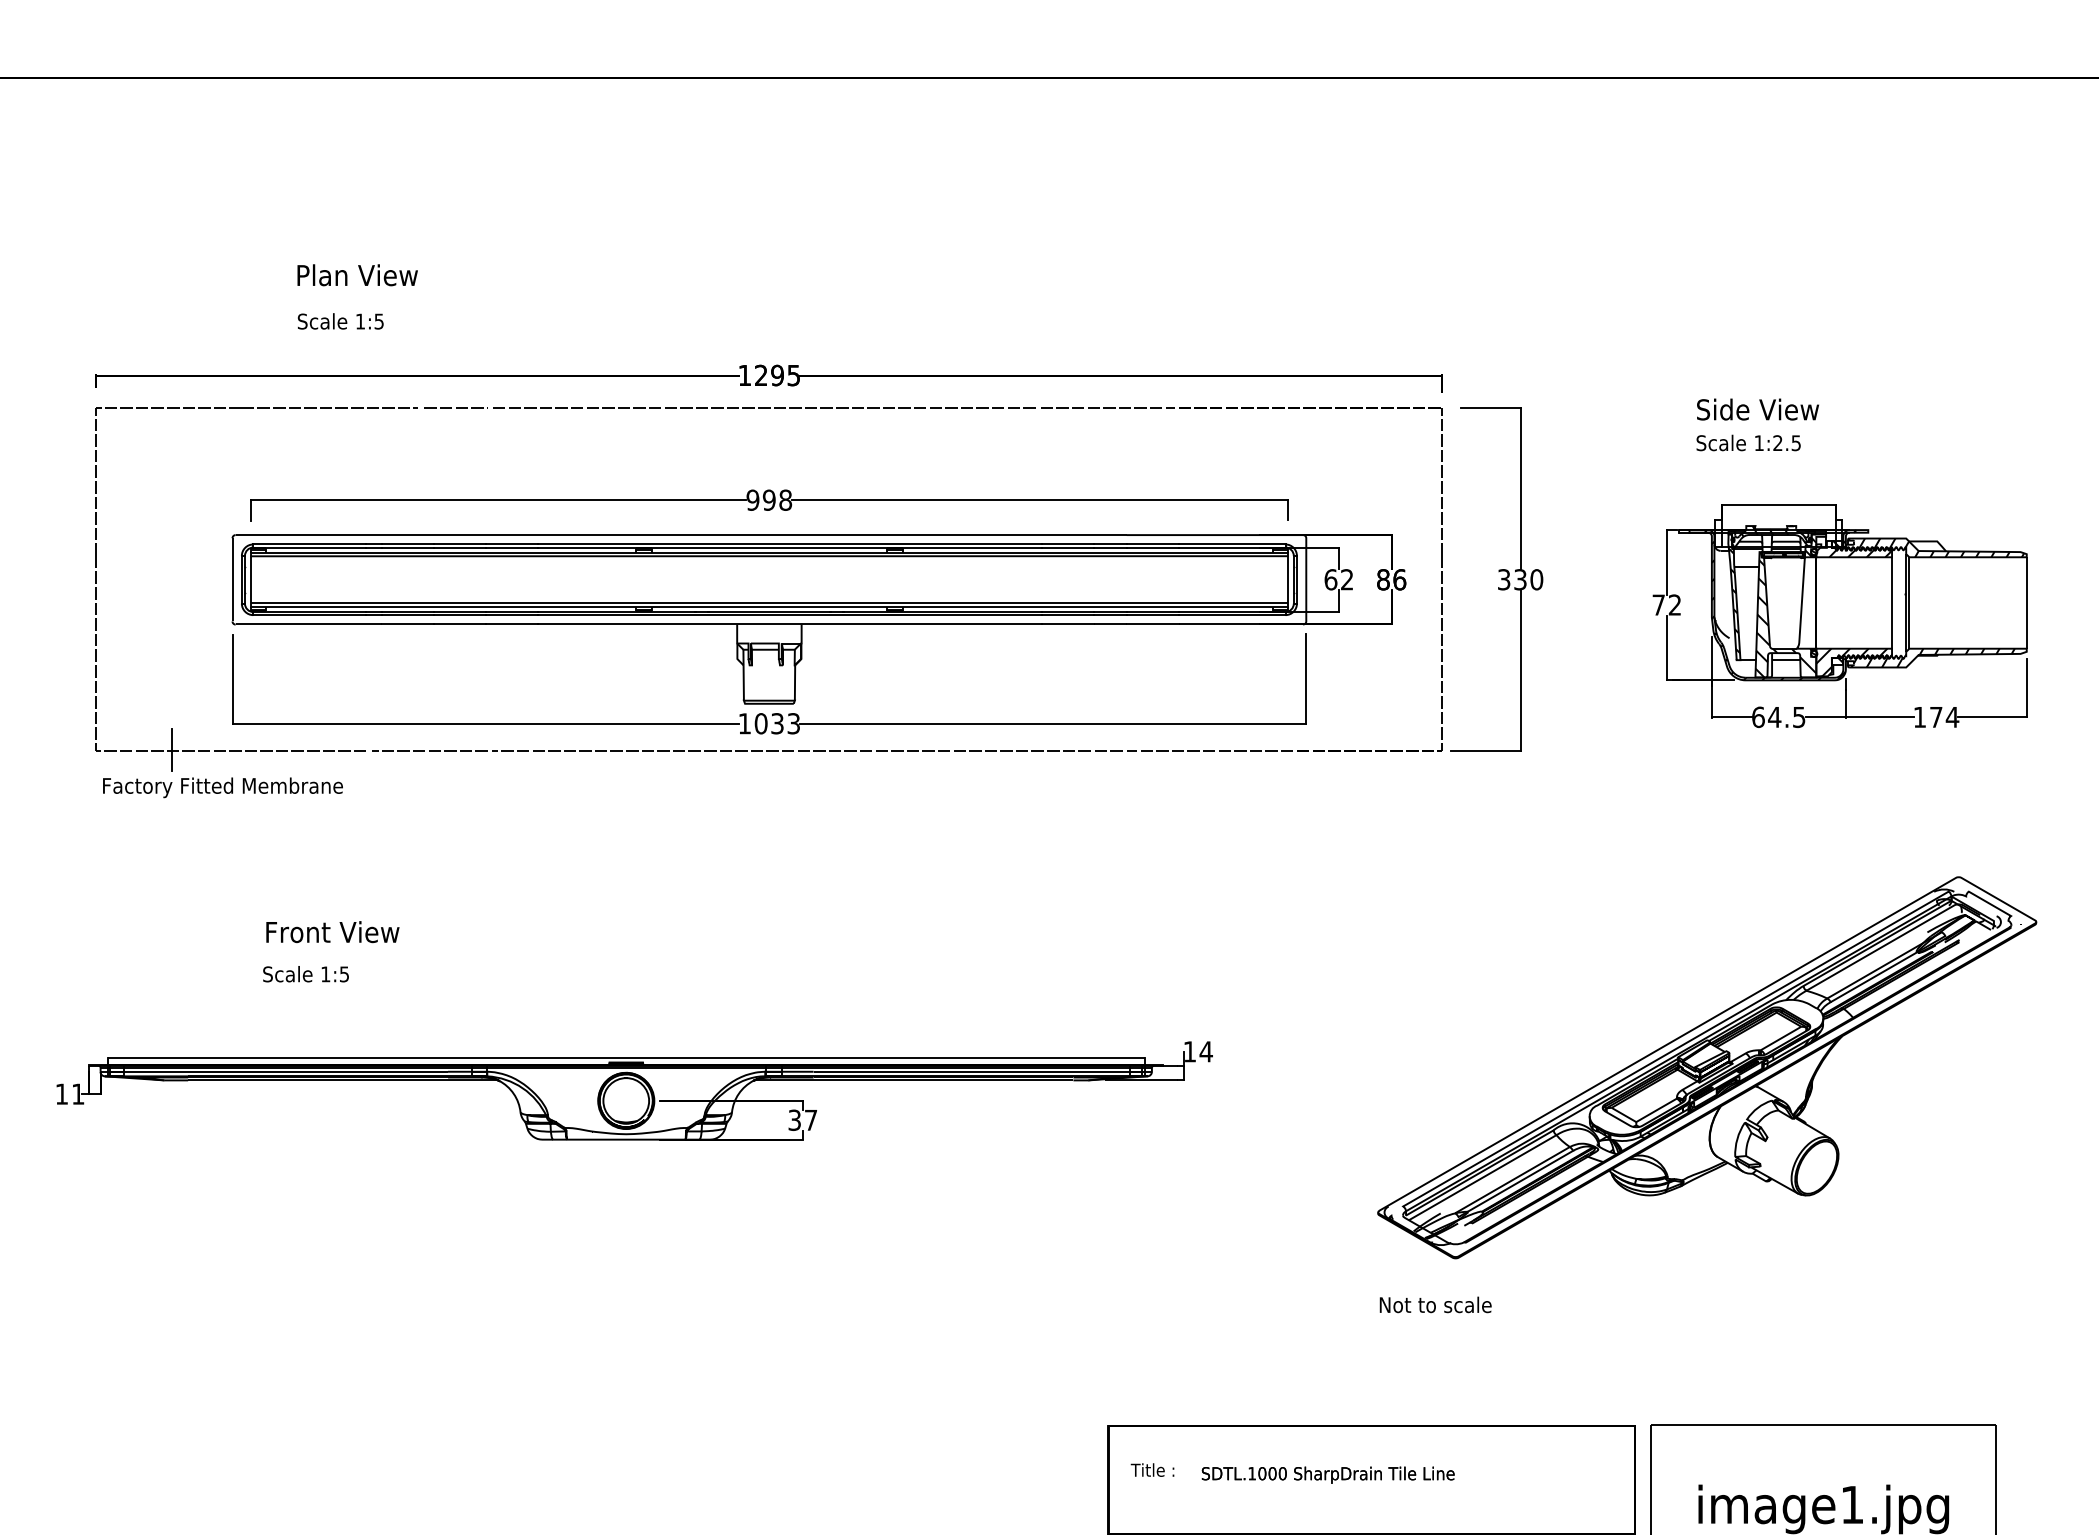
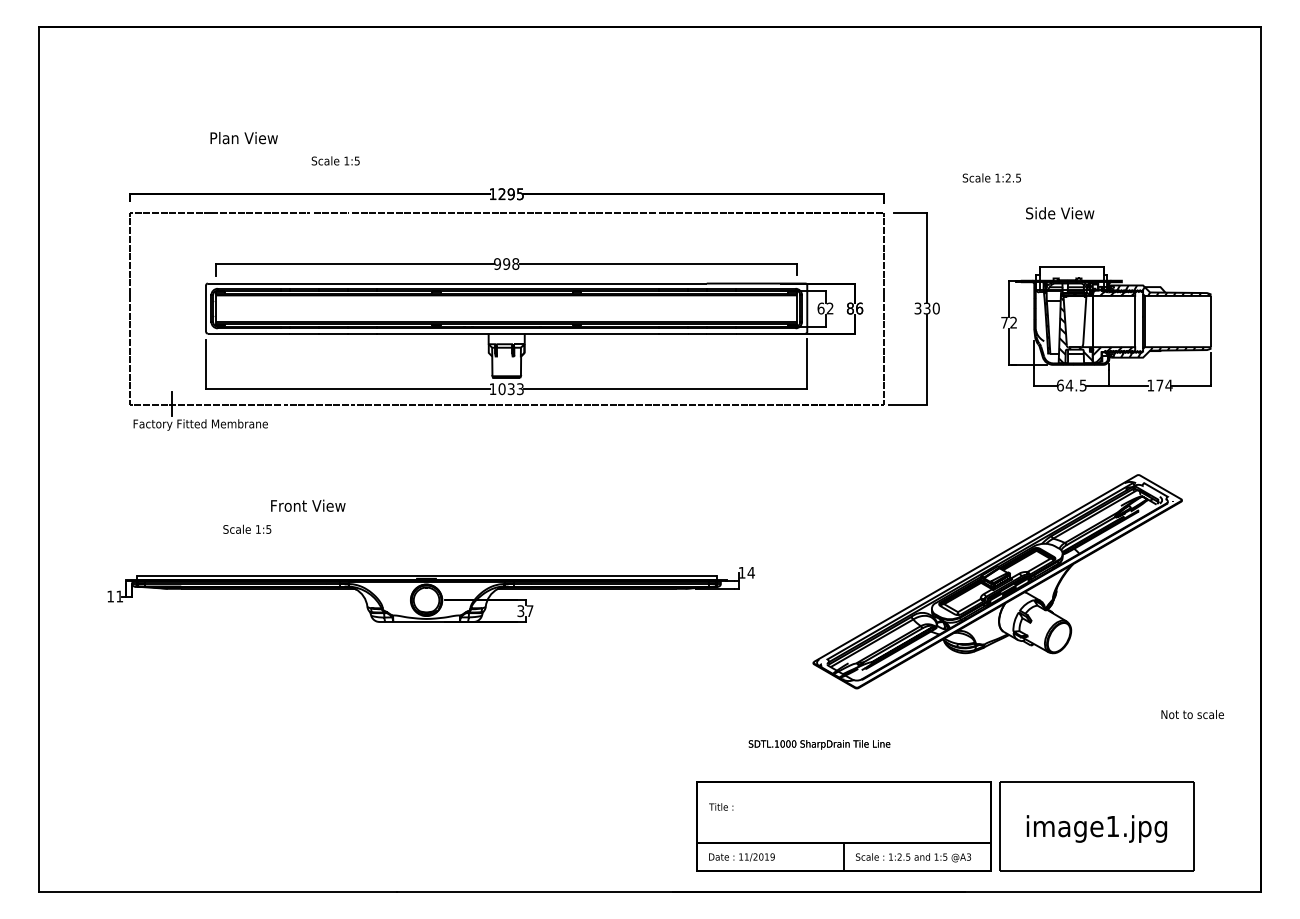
text: (356, 275) -> (243, 138), moved
text: (340, 320) -> (335, 160), moved
text: (1747, 442) -> (991, 177), moved
text: (333, 931) -> (308, 505), moved
part: (1706, 1067) -> (997, 581), moved
text: (1435, 1304) -> (1192, 714), moved
text: (1328, 1474) -> (819, 744), moved

